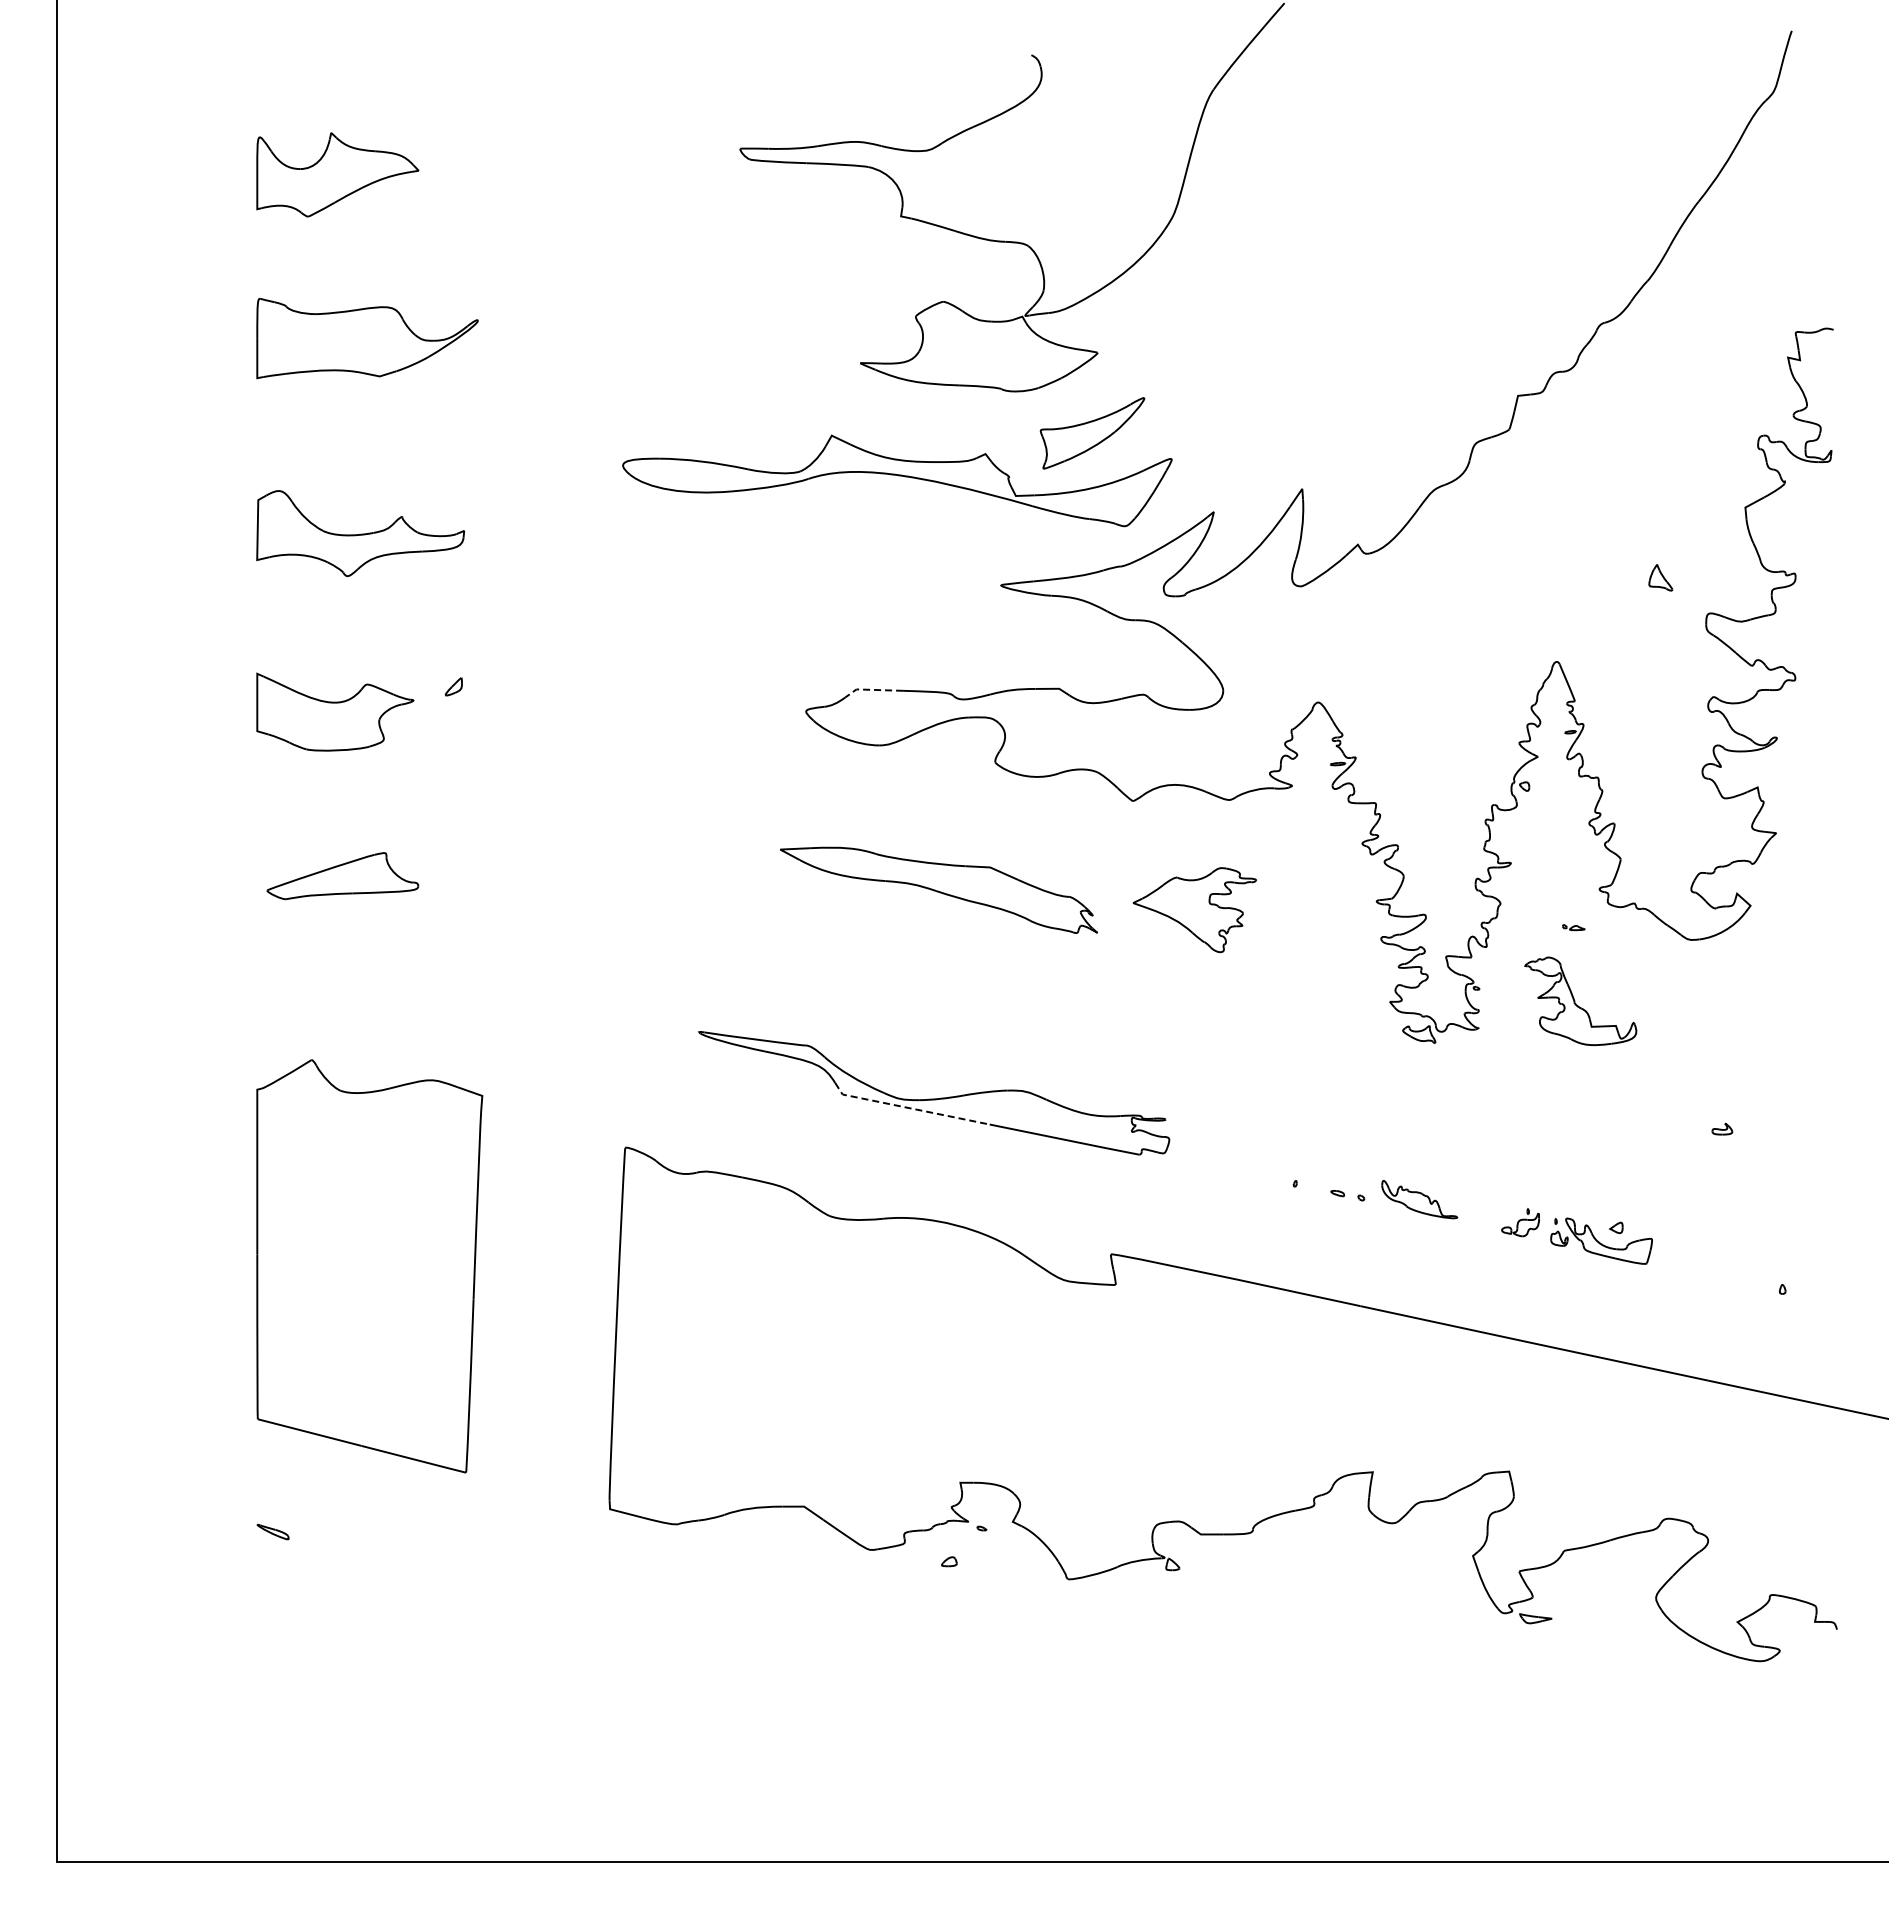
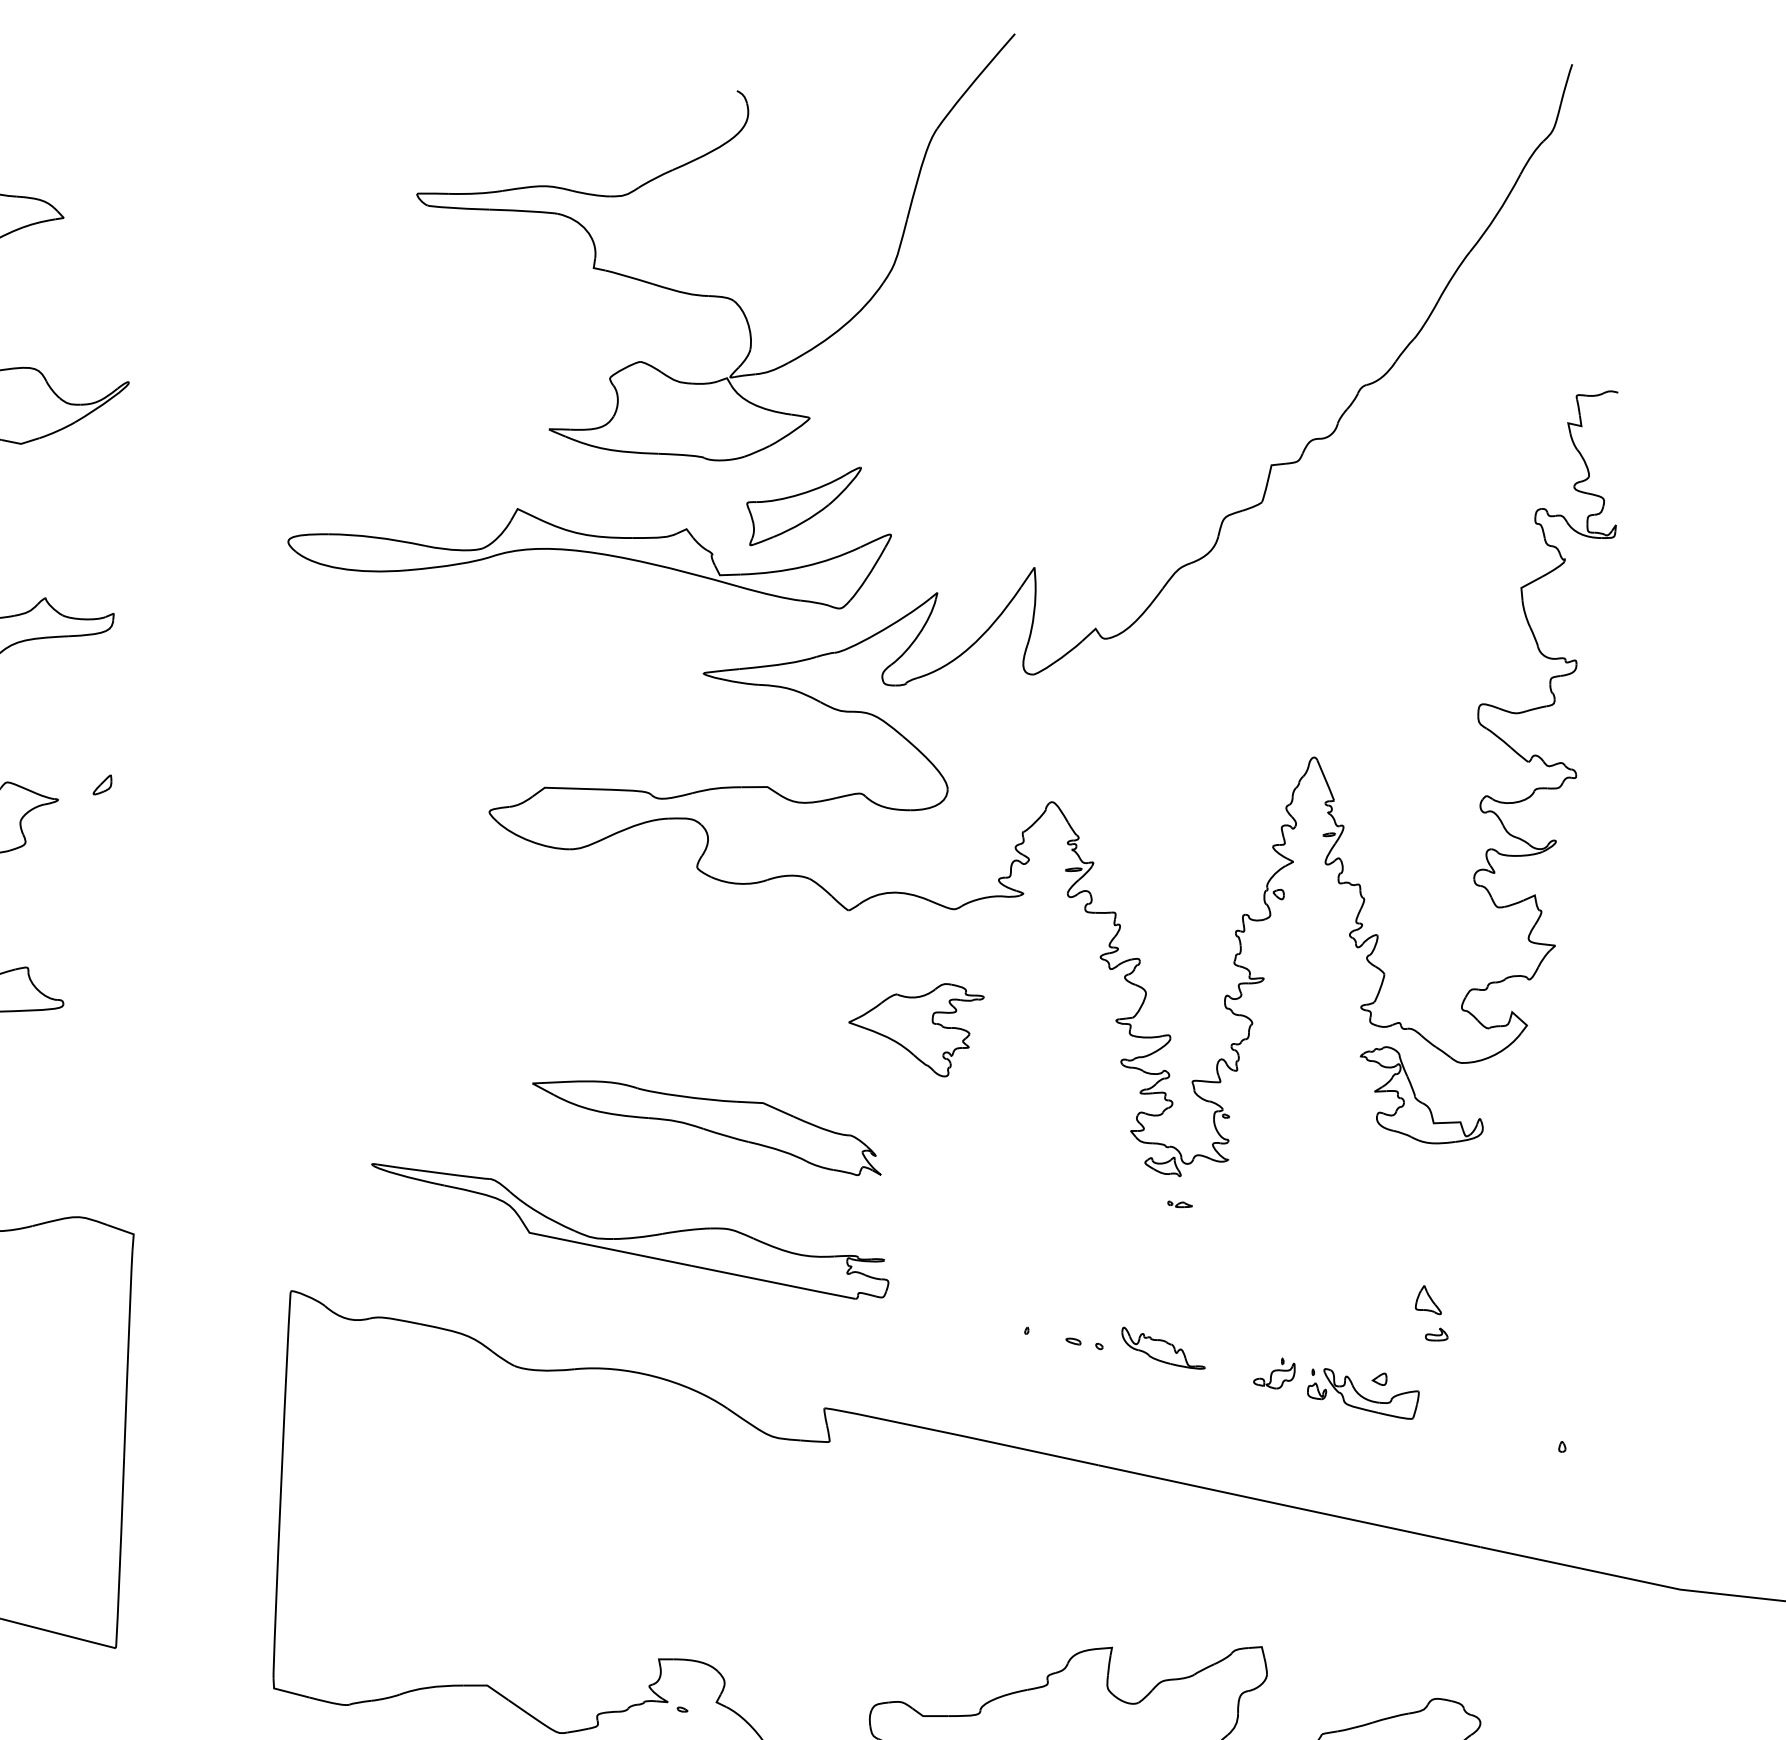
part: (1660, 577) -> (1428, 1299), moved
line: (872, 689) -> (562, 787), dashed -> solid
part: (938, 889) -> (706, 1127), moved
part: (1573, 927) -> (1179, 1204), moved
part: (1580, 1001) -> (1421, 1095), moved
line: (908, 1108) -> (601, 1248), dashed -> solid
part: (1722, 1128) -> (1436, 1333), moved

